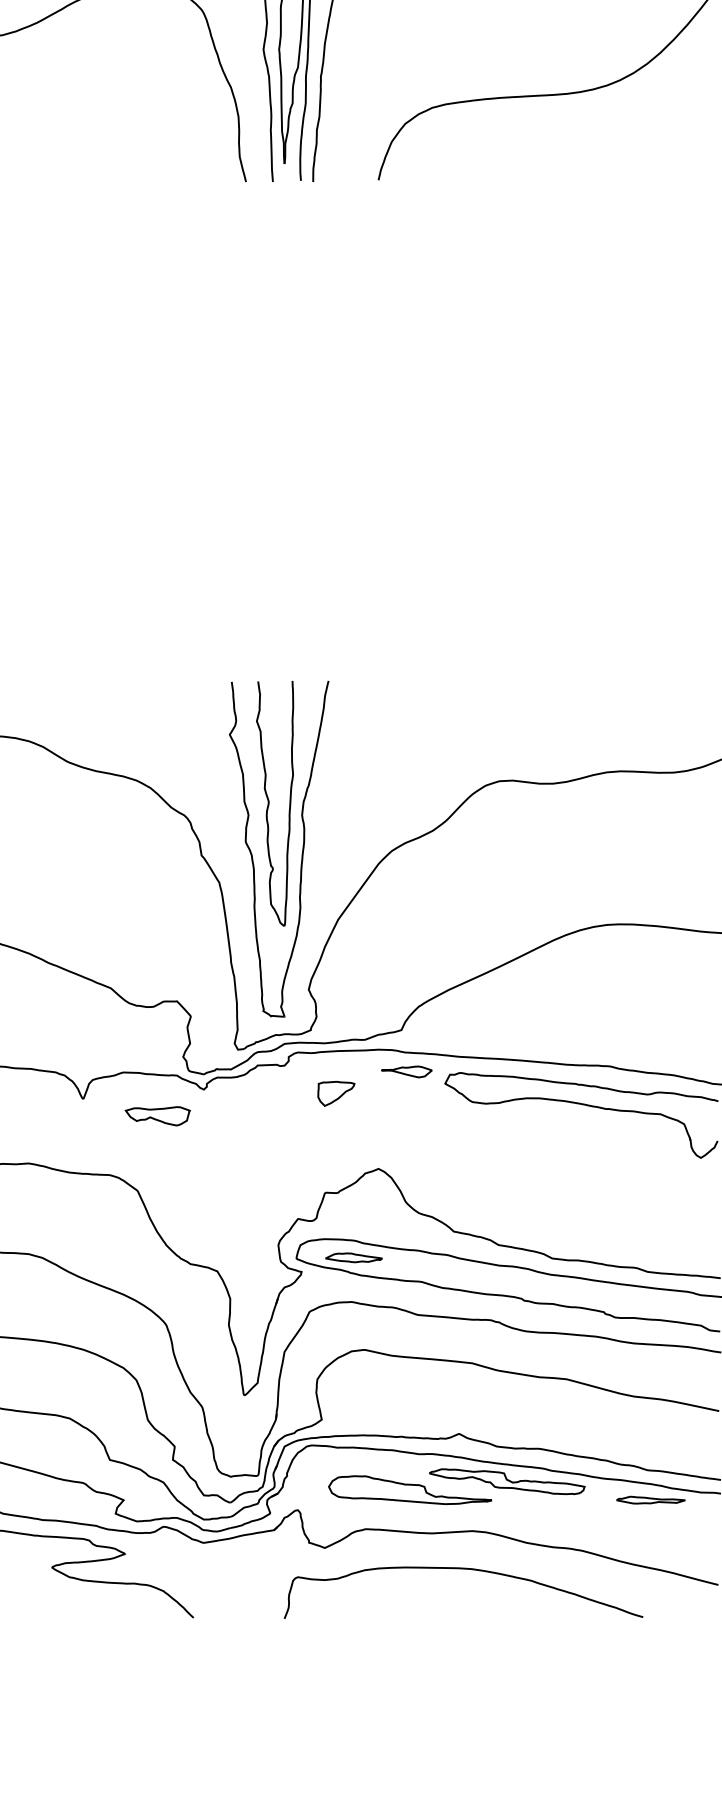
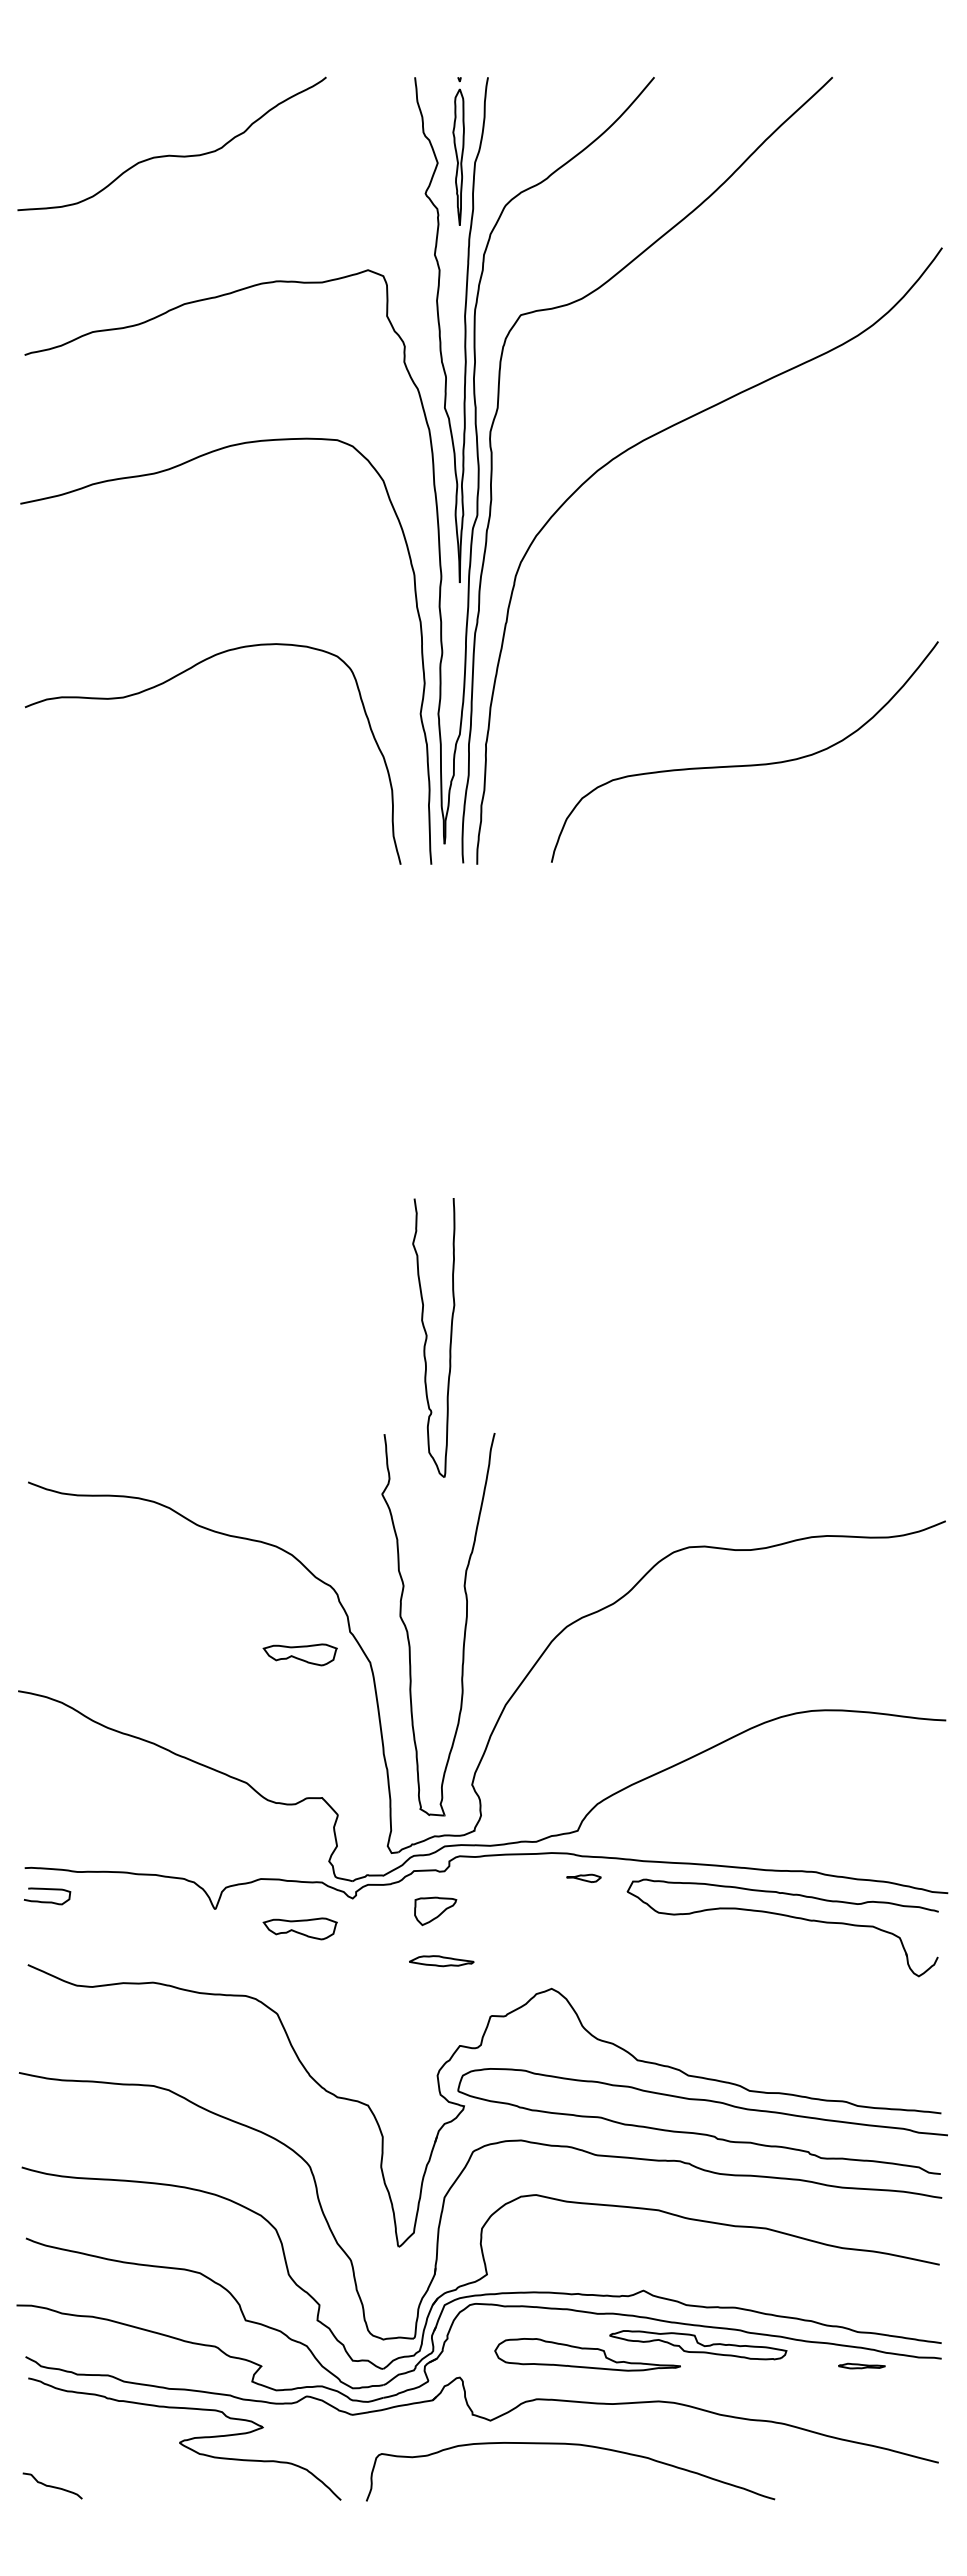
part: (274, 803) -> (433, 1337), moved
part: (157, 875) -> (299, 1654), added
part: (406, 1072) -> (583, 1878), size x0.6
part: (336, 1093) -> (435, 1911), moved
part: (353, 1258) -> (441, 1961), moved
part: (650, 1499) -> (861, 2365), size x0.6
curve: (464, 1569) -> (571, 2445), moved

